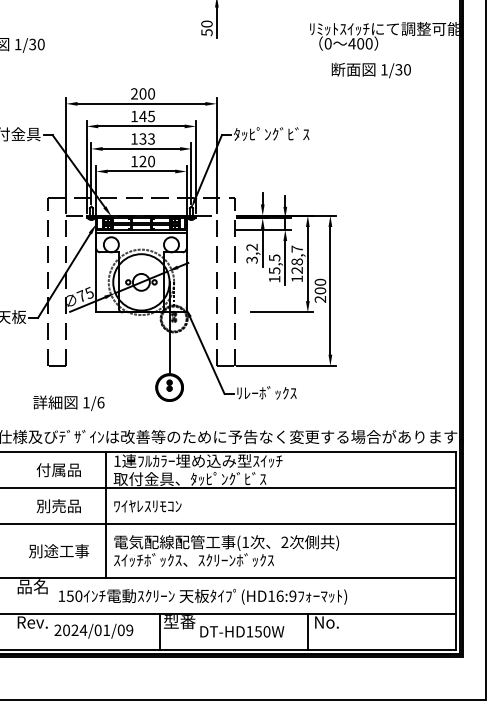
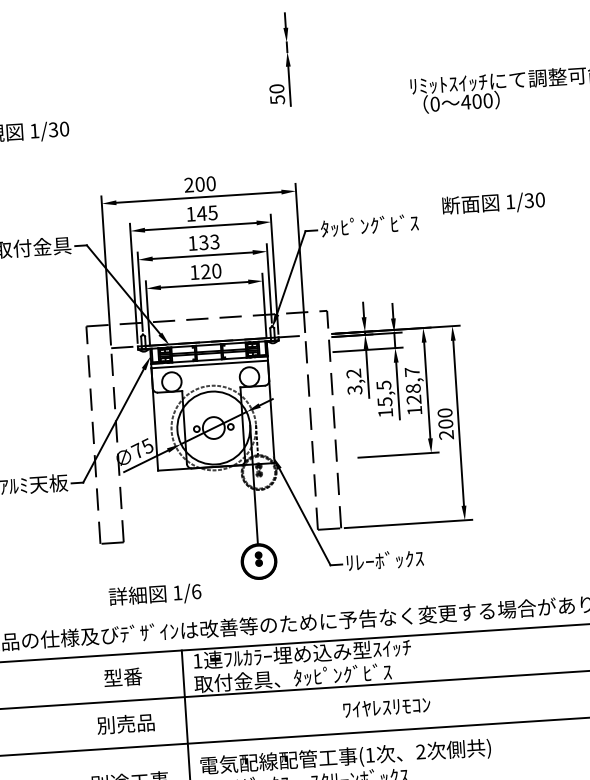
text: (370, 70) -> (492, 203), moved
text: (68, 402) -> (154, 594), moved
text: (58, 470) -> (122, 678), 付属品 -> 型番
text: (147, 506) -> (386, 707), moved

